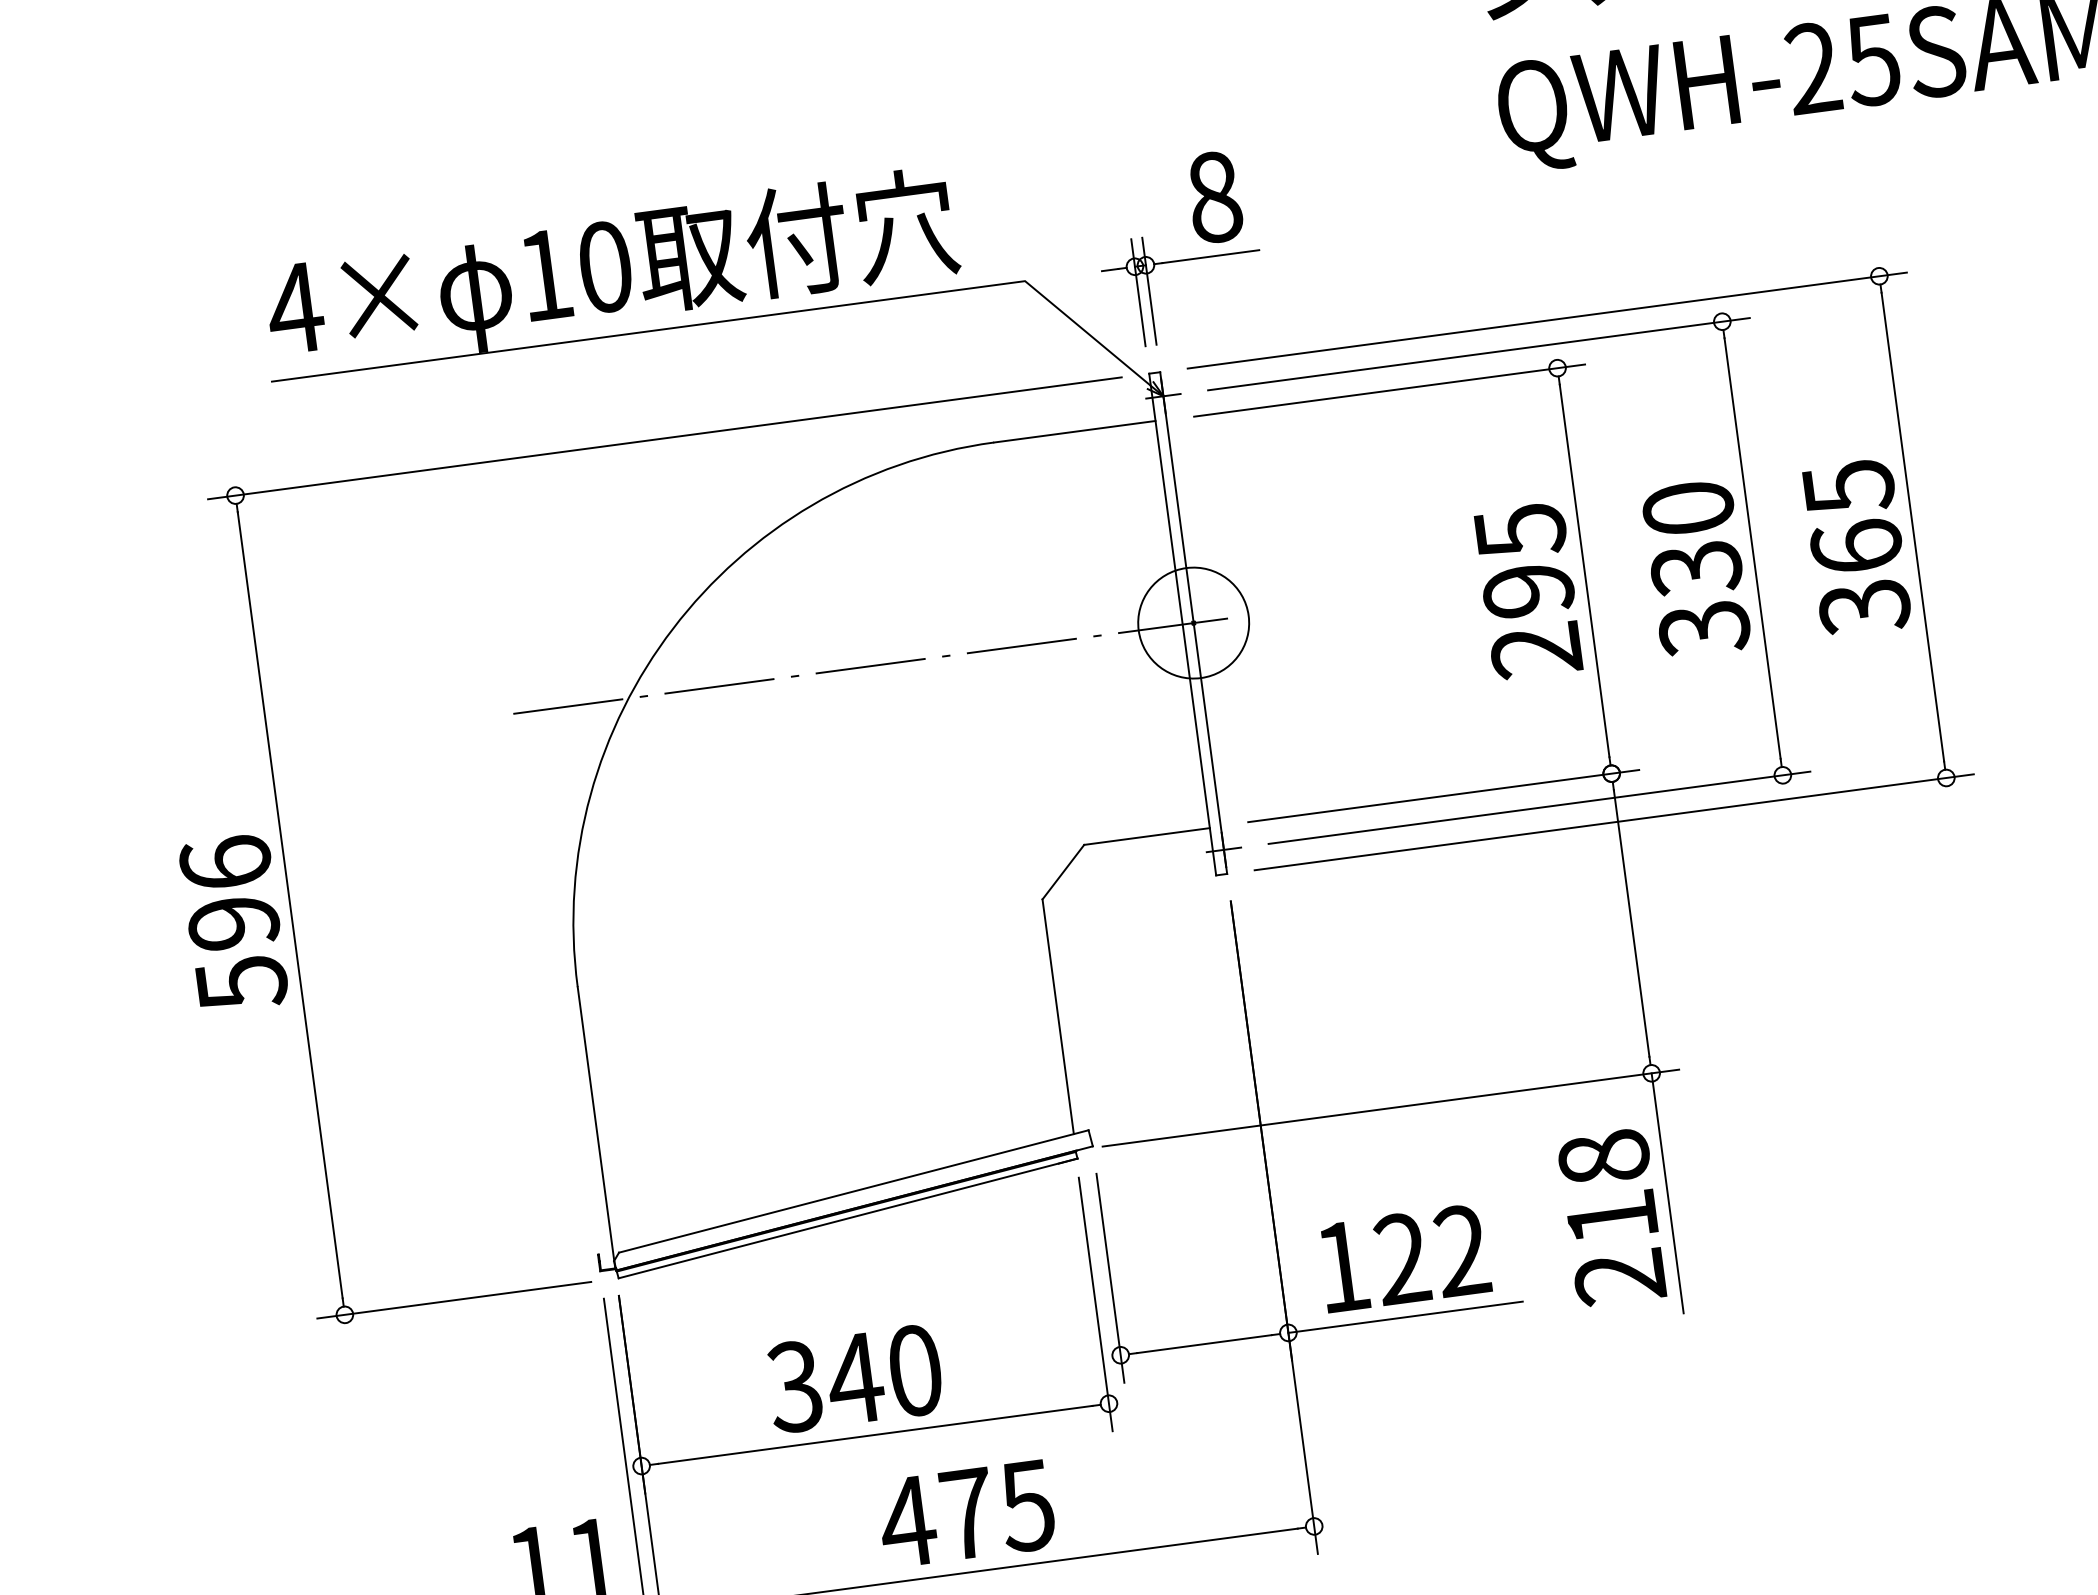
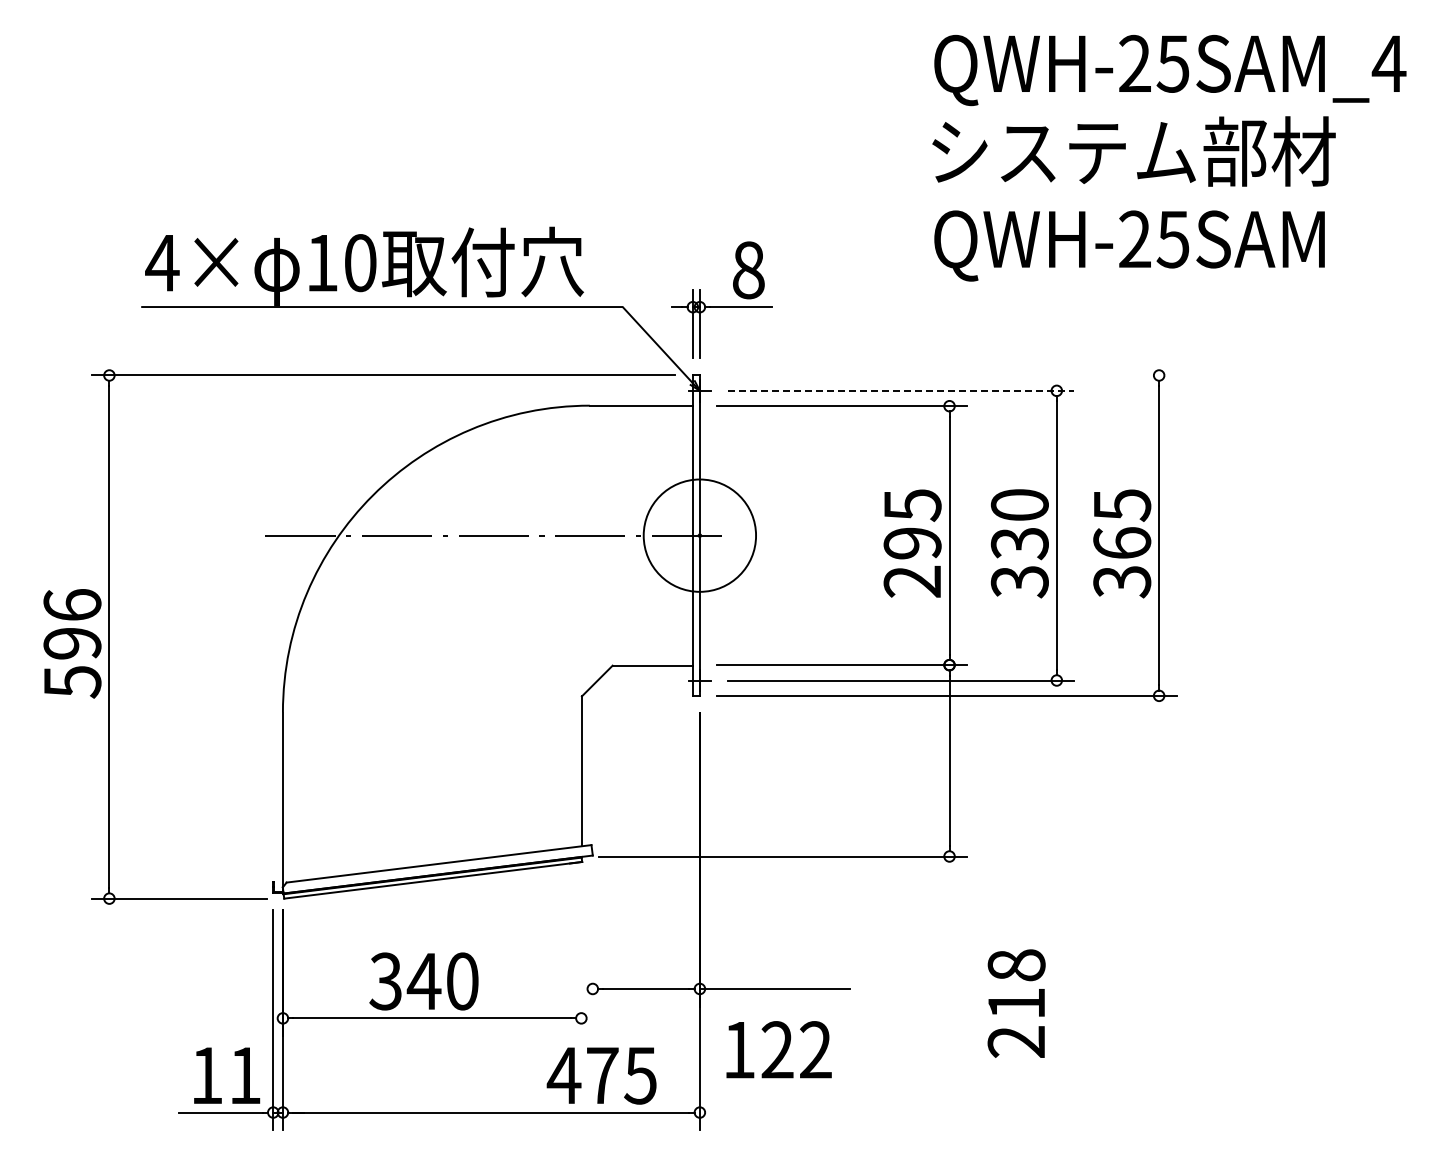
line: (1546, 320) -> (946, 375), removed
line: (1479, 353) -> (901, 390), solid -> dashed
circle: (1193, 622) -> (699, 535), size x1.6
line: (1667, 1192) -> (949, 932), removed
text: (1611, 1217) -> (1016, 1003), moved
text: (1403, 1257) -> (778, 1049), moved
line: (1109, 1277) -> (592, 939), removed
line: (1095, 1303) -> (581, 954), removed
text: (966, 1513) -> (601, 1075), moved

